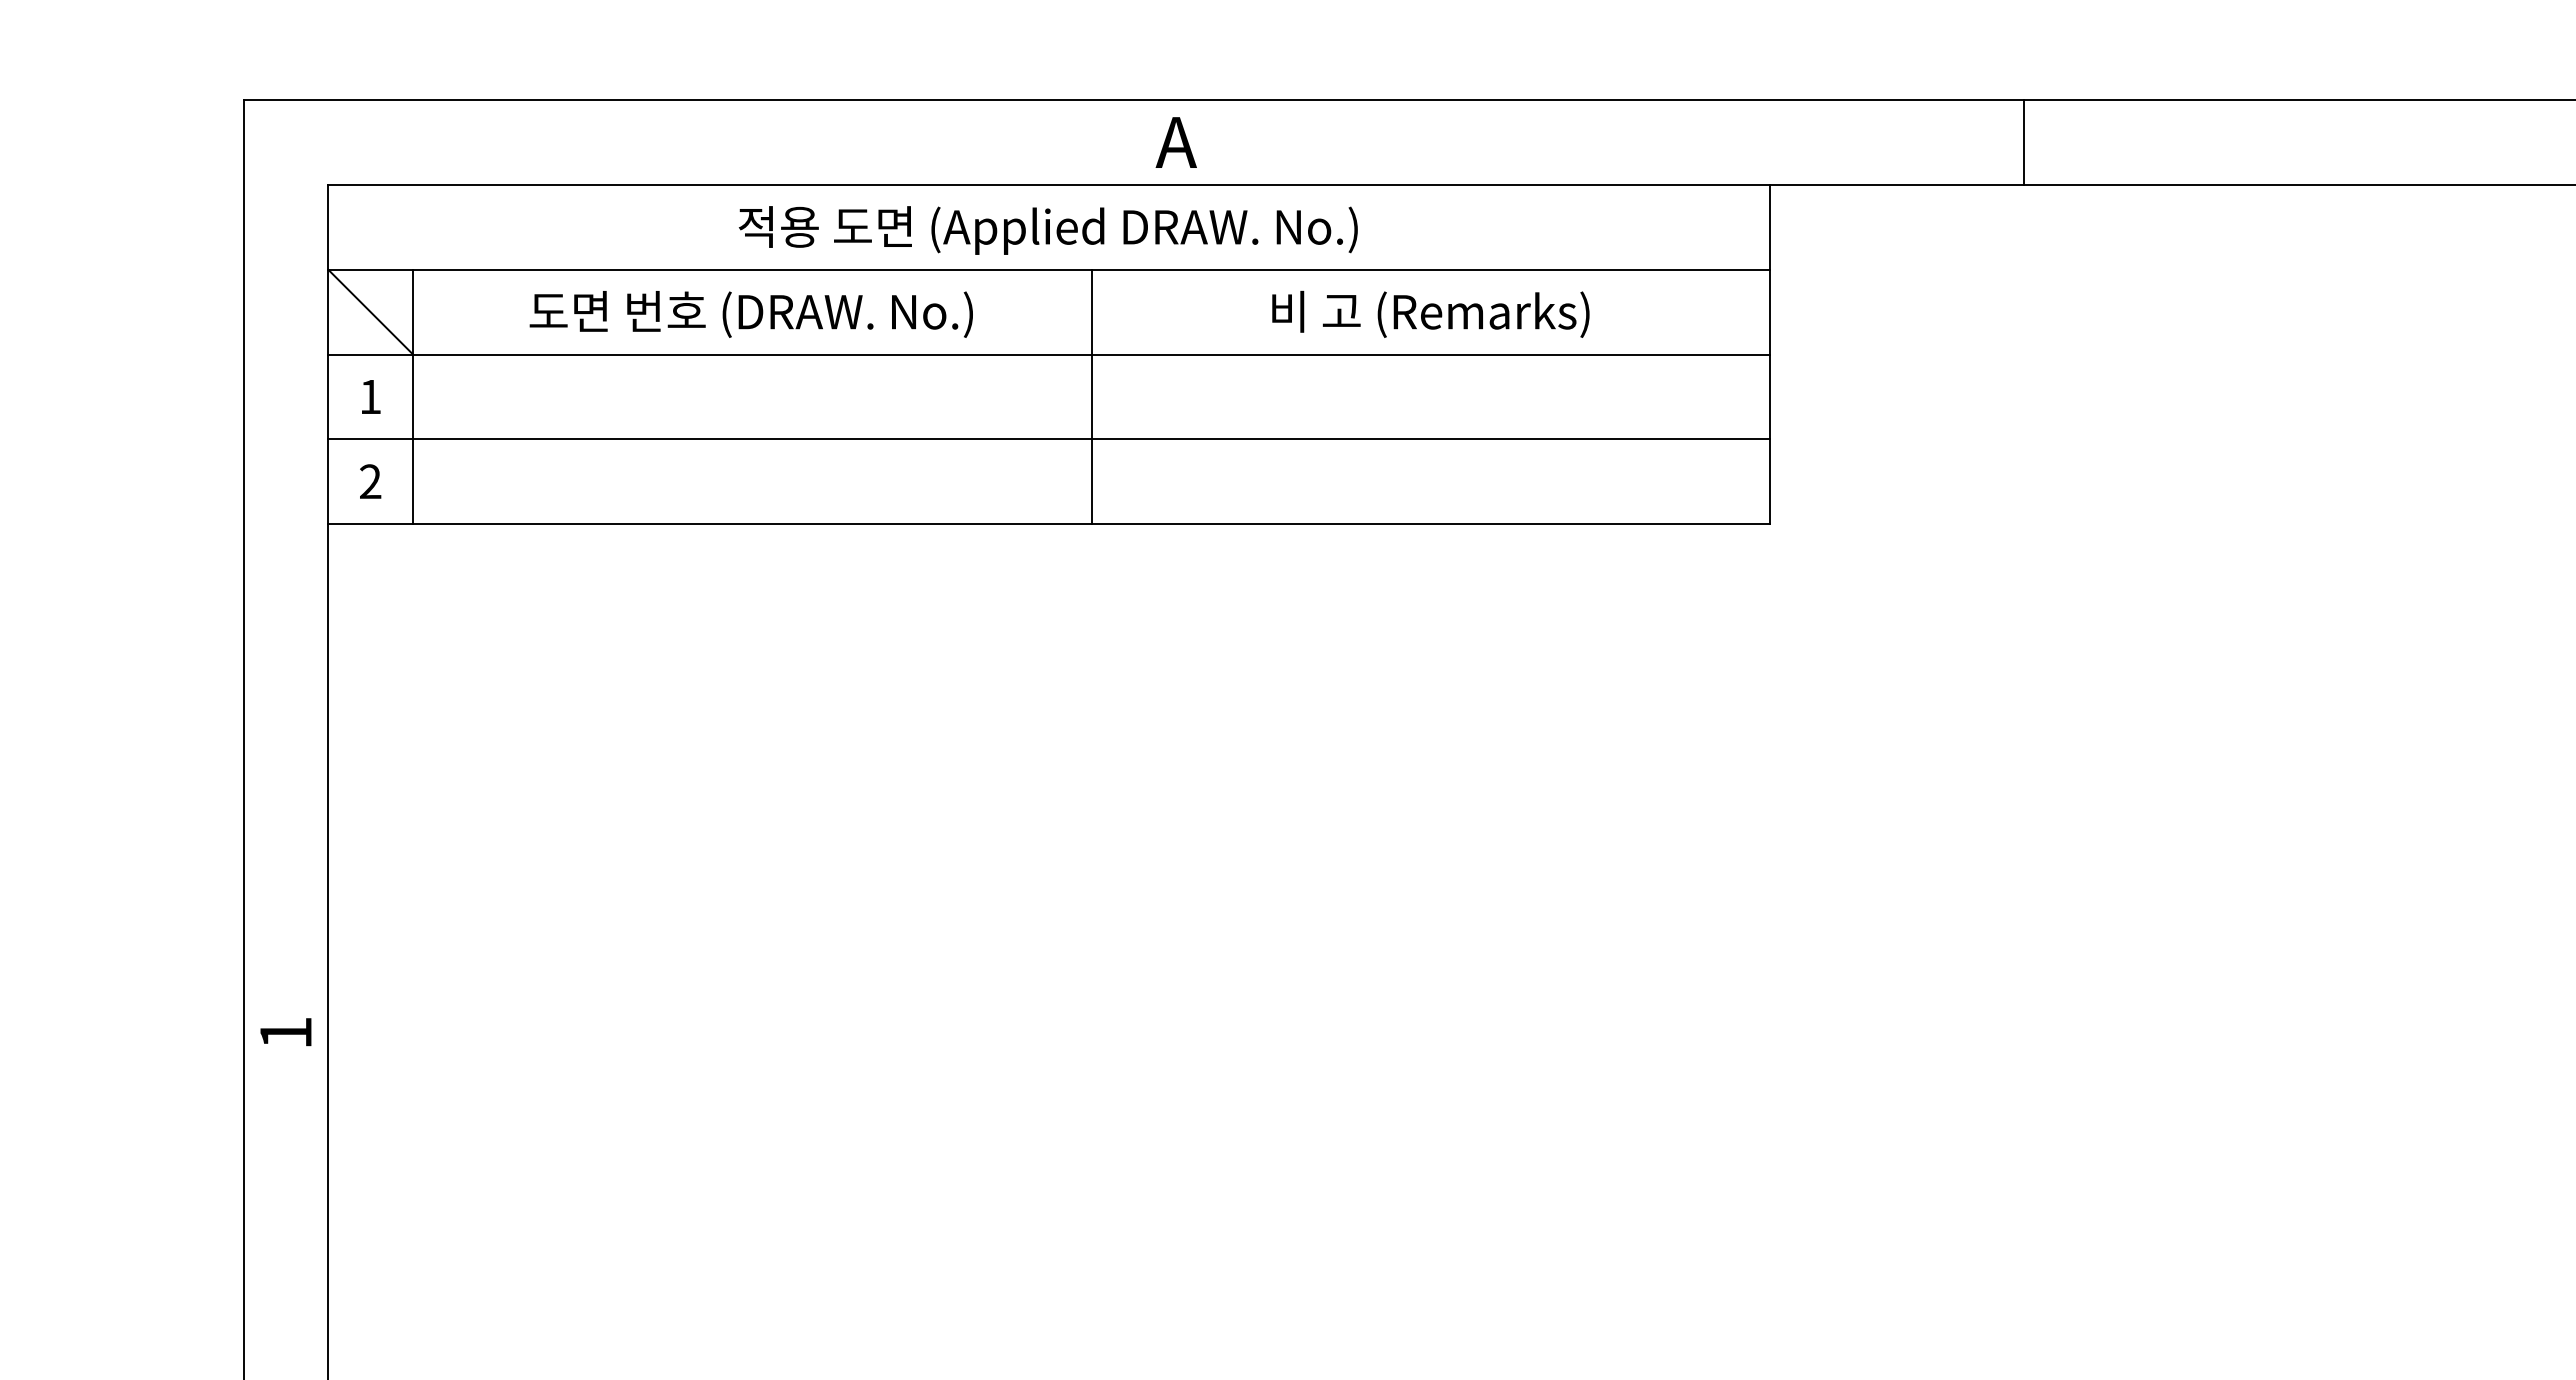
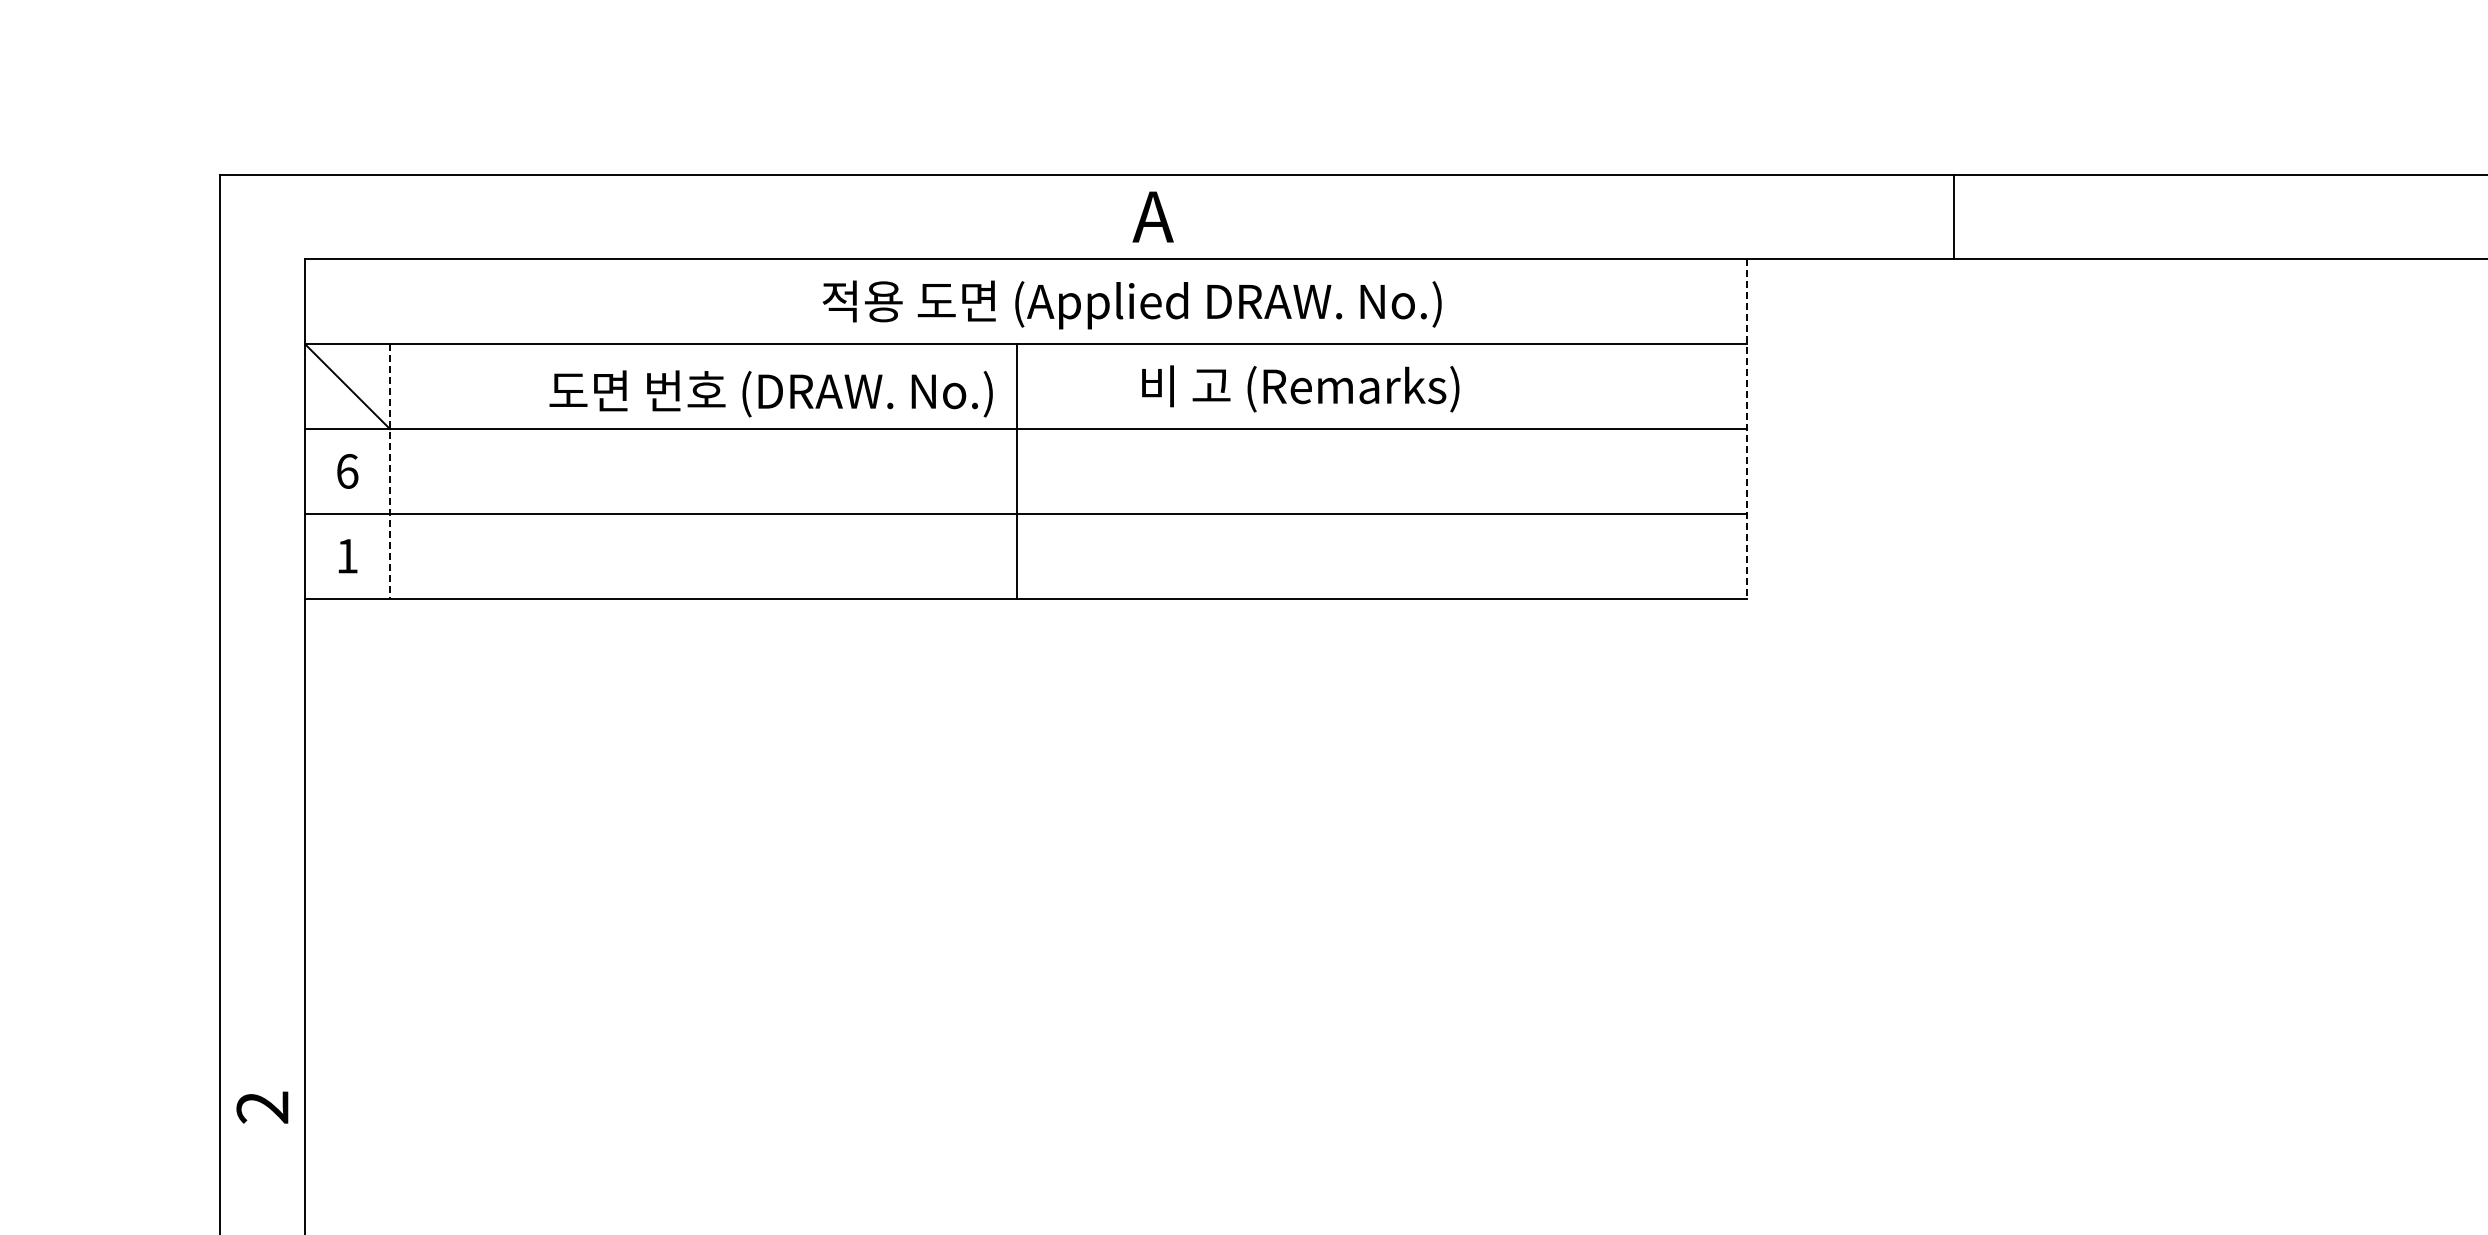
line: (2024, 142) -> (1954, 216), moved
text: (1047, 230) -> (1131, 304), moved
text: (1430, 313) -> (1300, 387), moved
text: (750, 314) -> (770, 393), moved
line: (1769, 354) -> (1746, 428), solid -> dashed
text: (370, 396) -> (347, 470), 1 -> 6
line: (1091, 396) -> (1017, 470), moved
line: (413, 397) -> (390, 471), solid -> dashed
text: (370, 481) -> (347, 555), 2 -> 1
text: (285, 1033) -> (262, 1107), 1 -> 2

